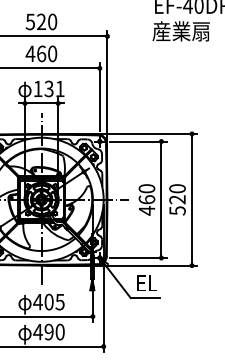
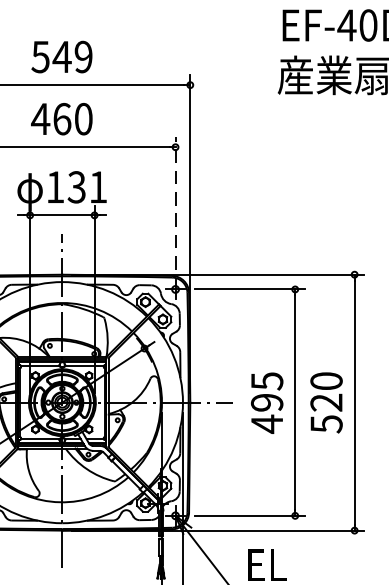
text: (46, 21) -> (71, 56), 520 -> 549
line: (99, 96) -> (174, 201), solid -> dashed
text: (146, 194) -> (266, 392), 460 -> 495

